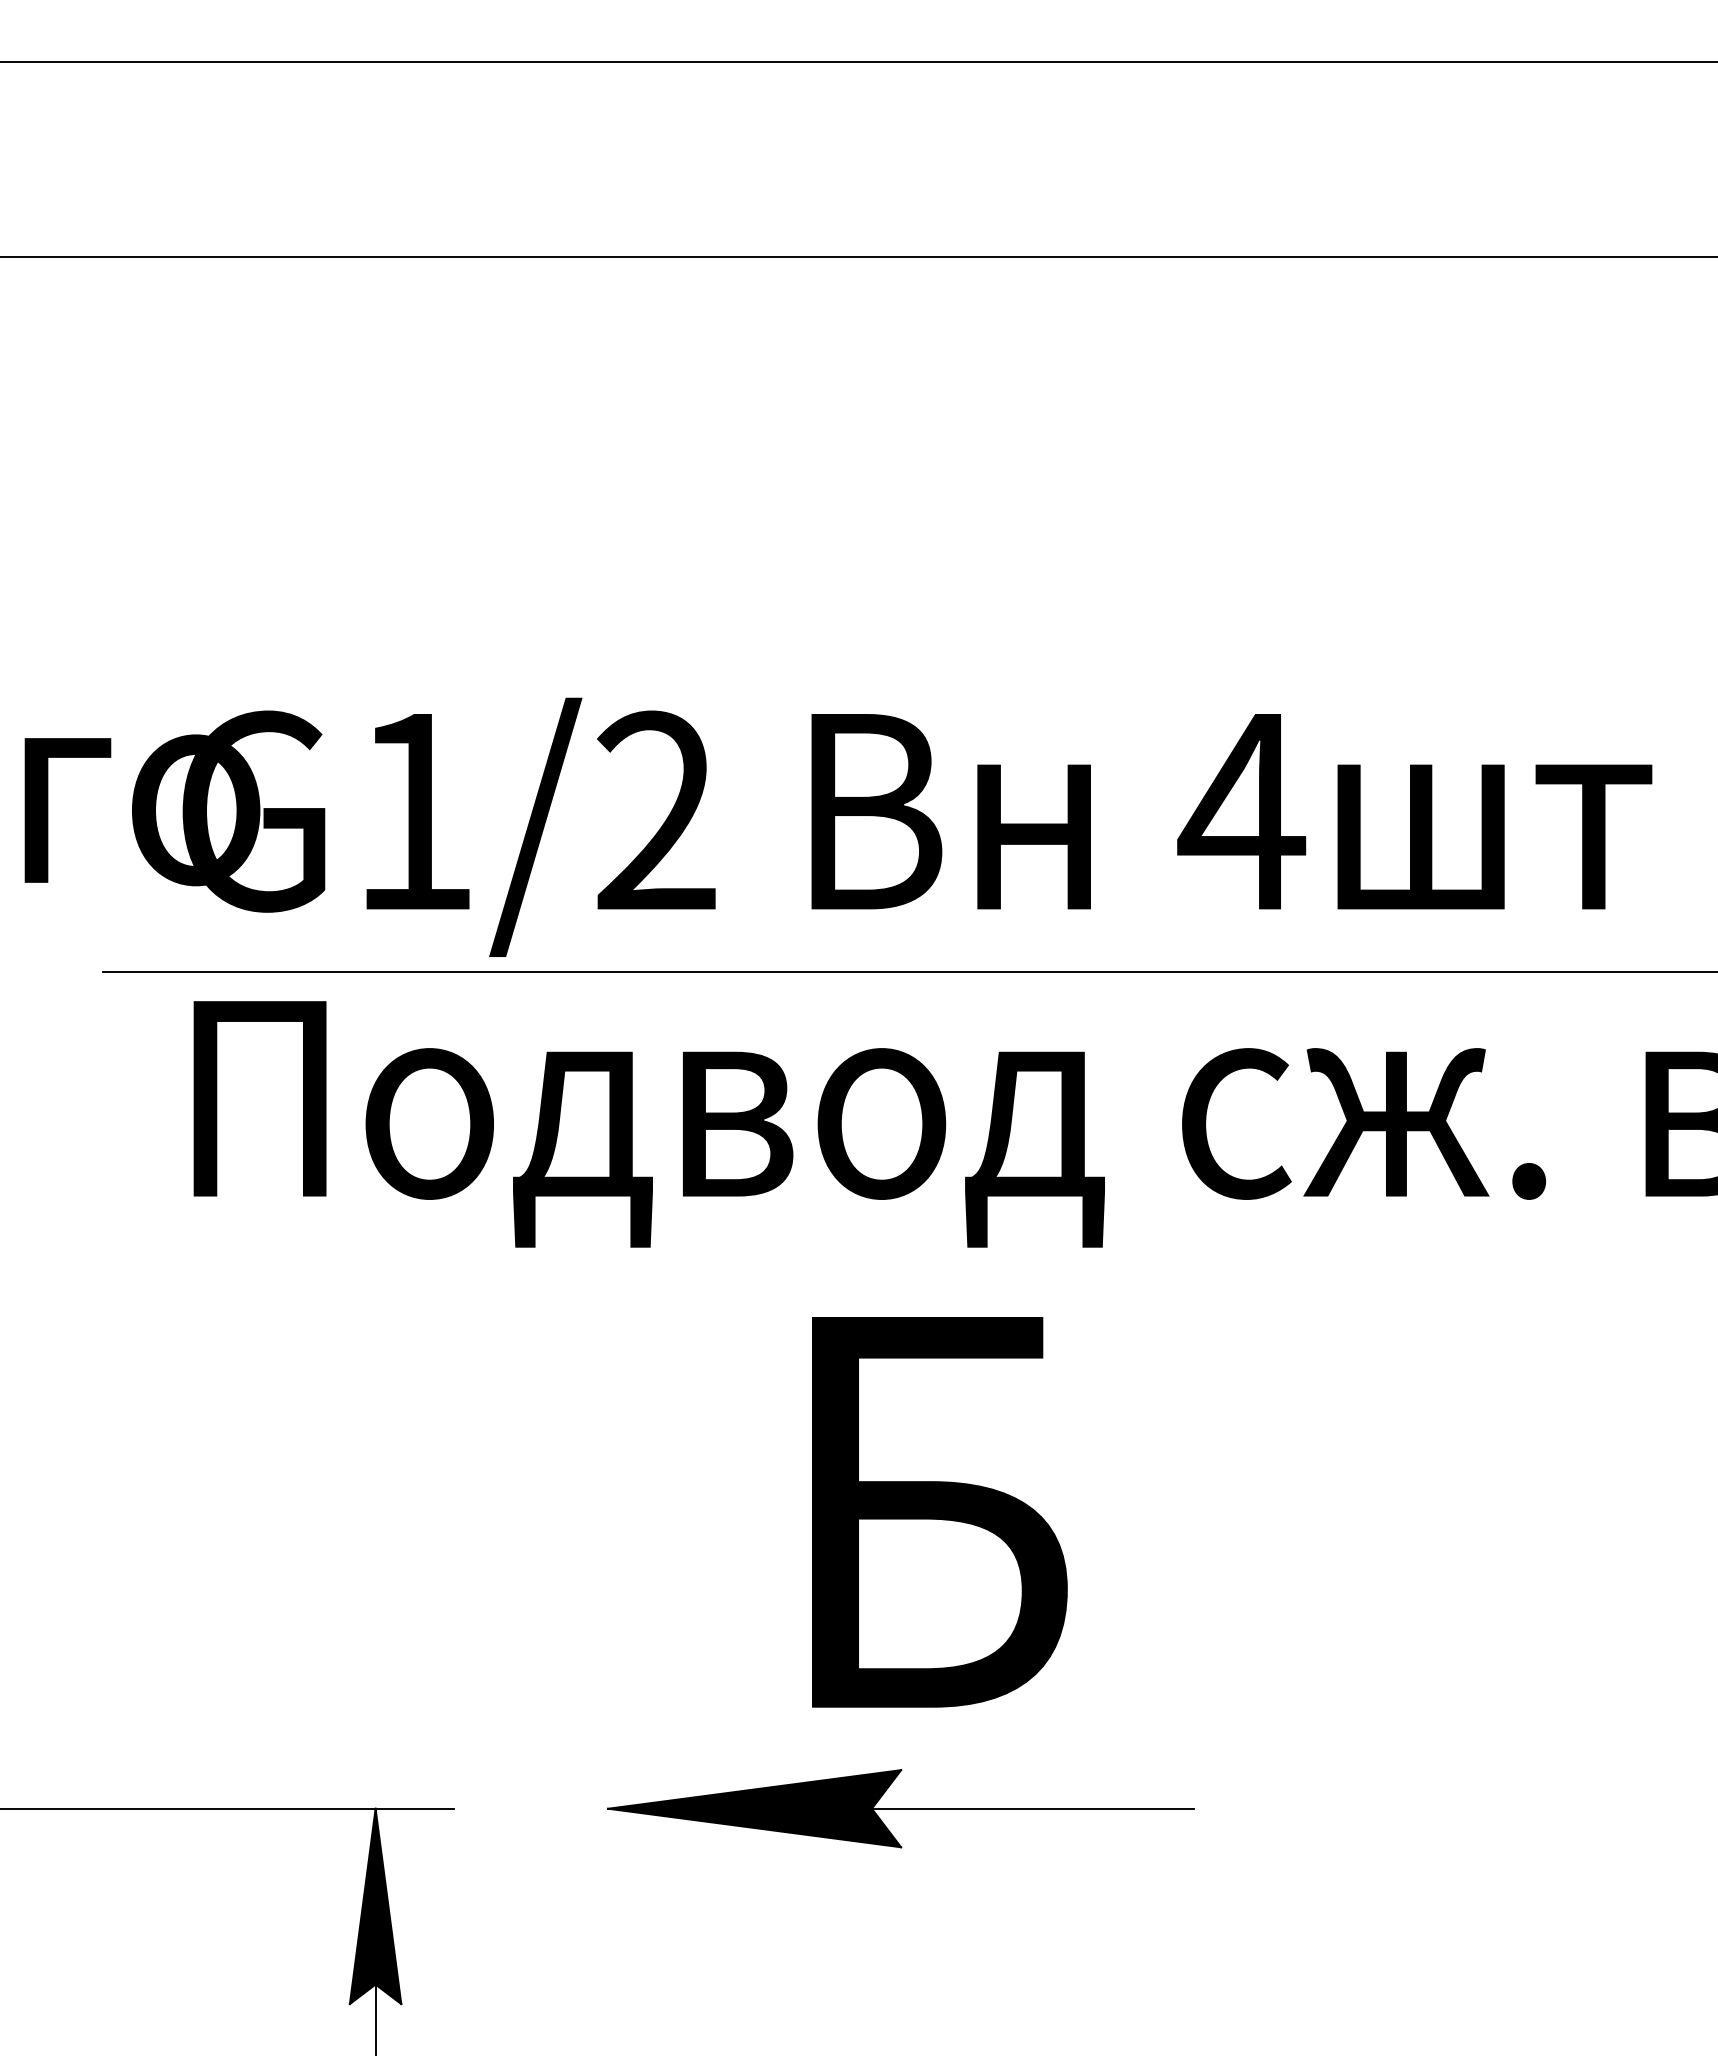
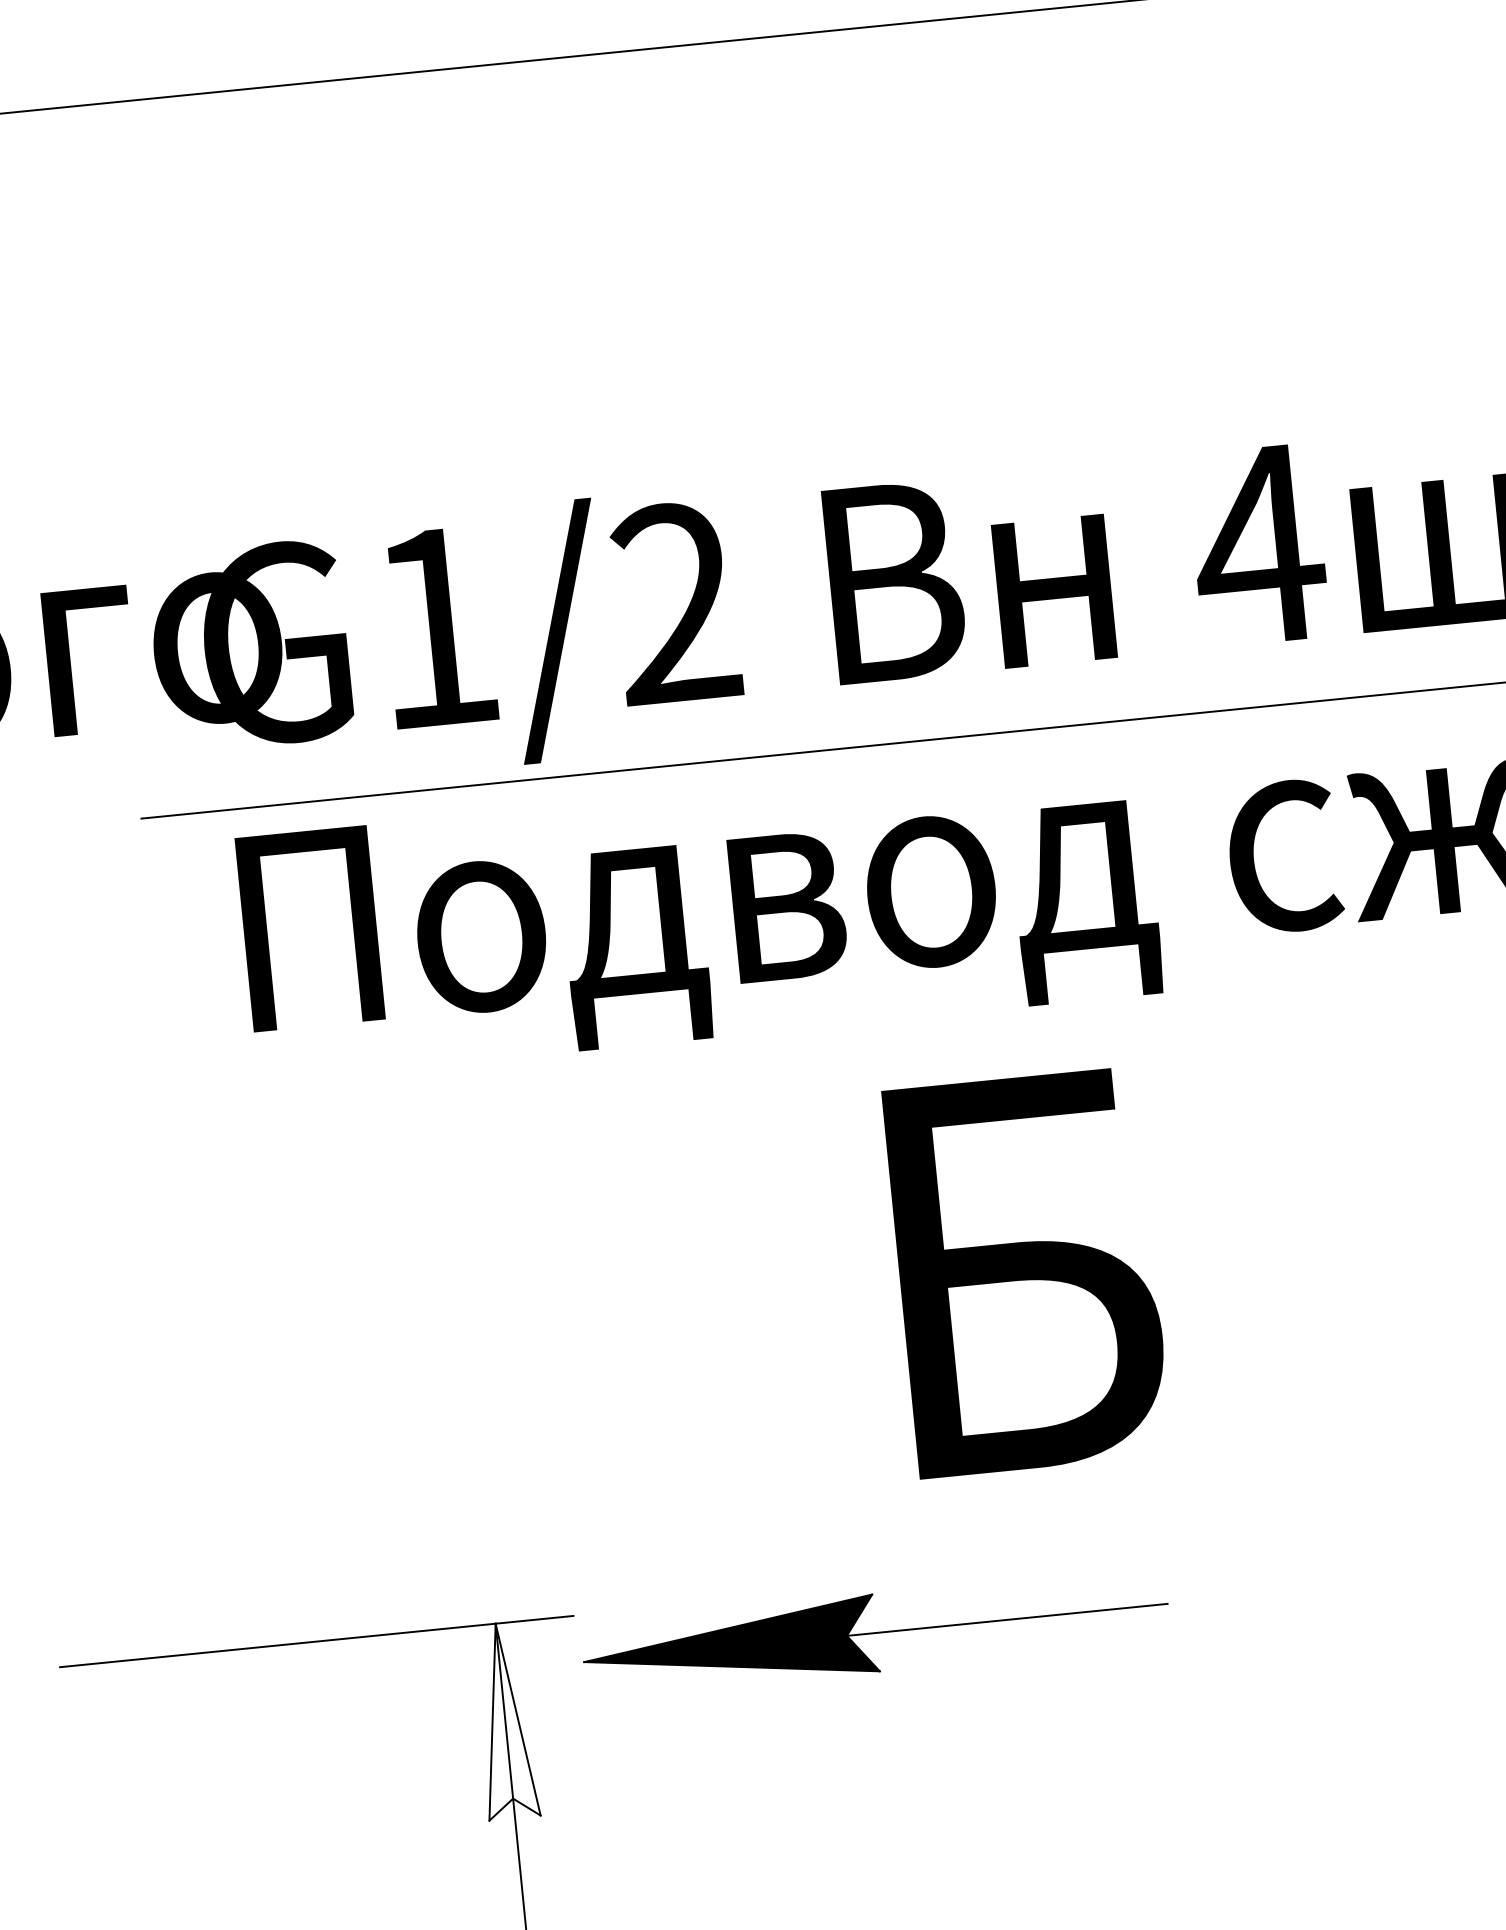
part: (900, 1808) -> (875, 1632), moved
fill: (375, 1906) -> (505, 1720), removed

